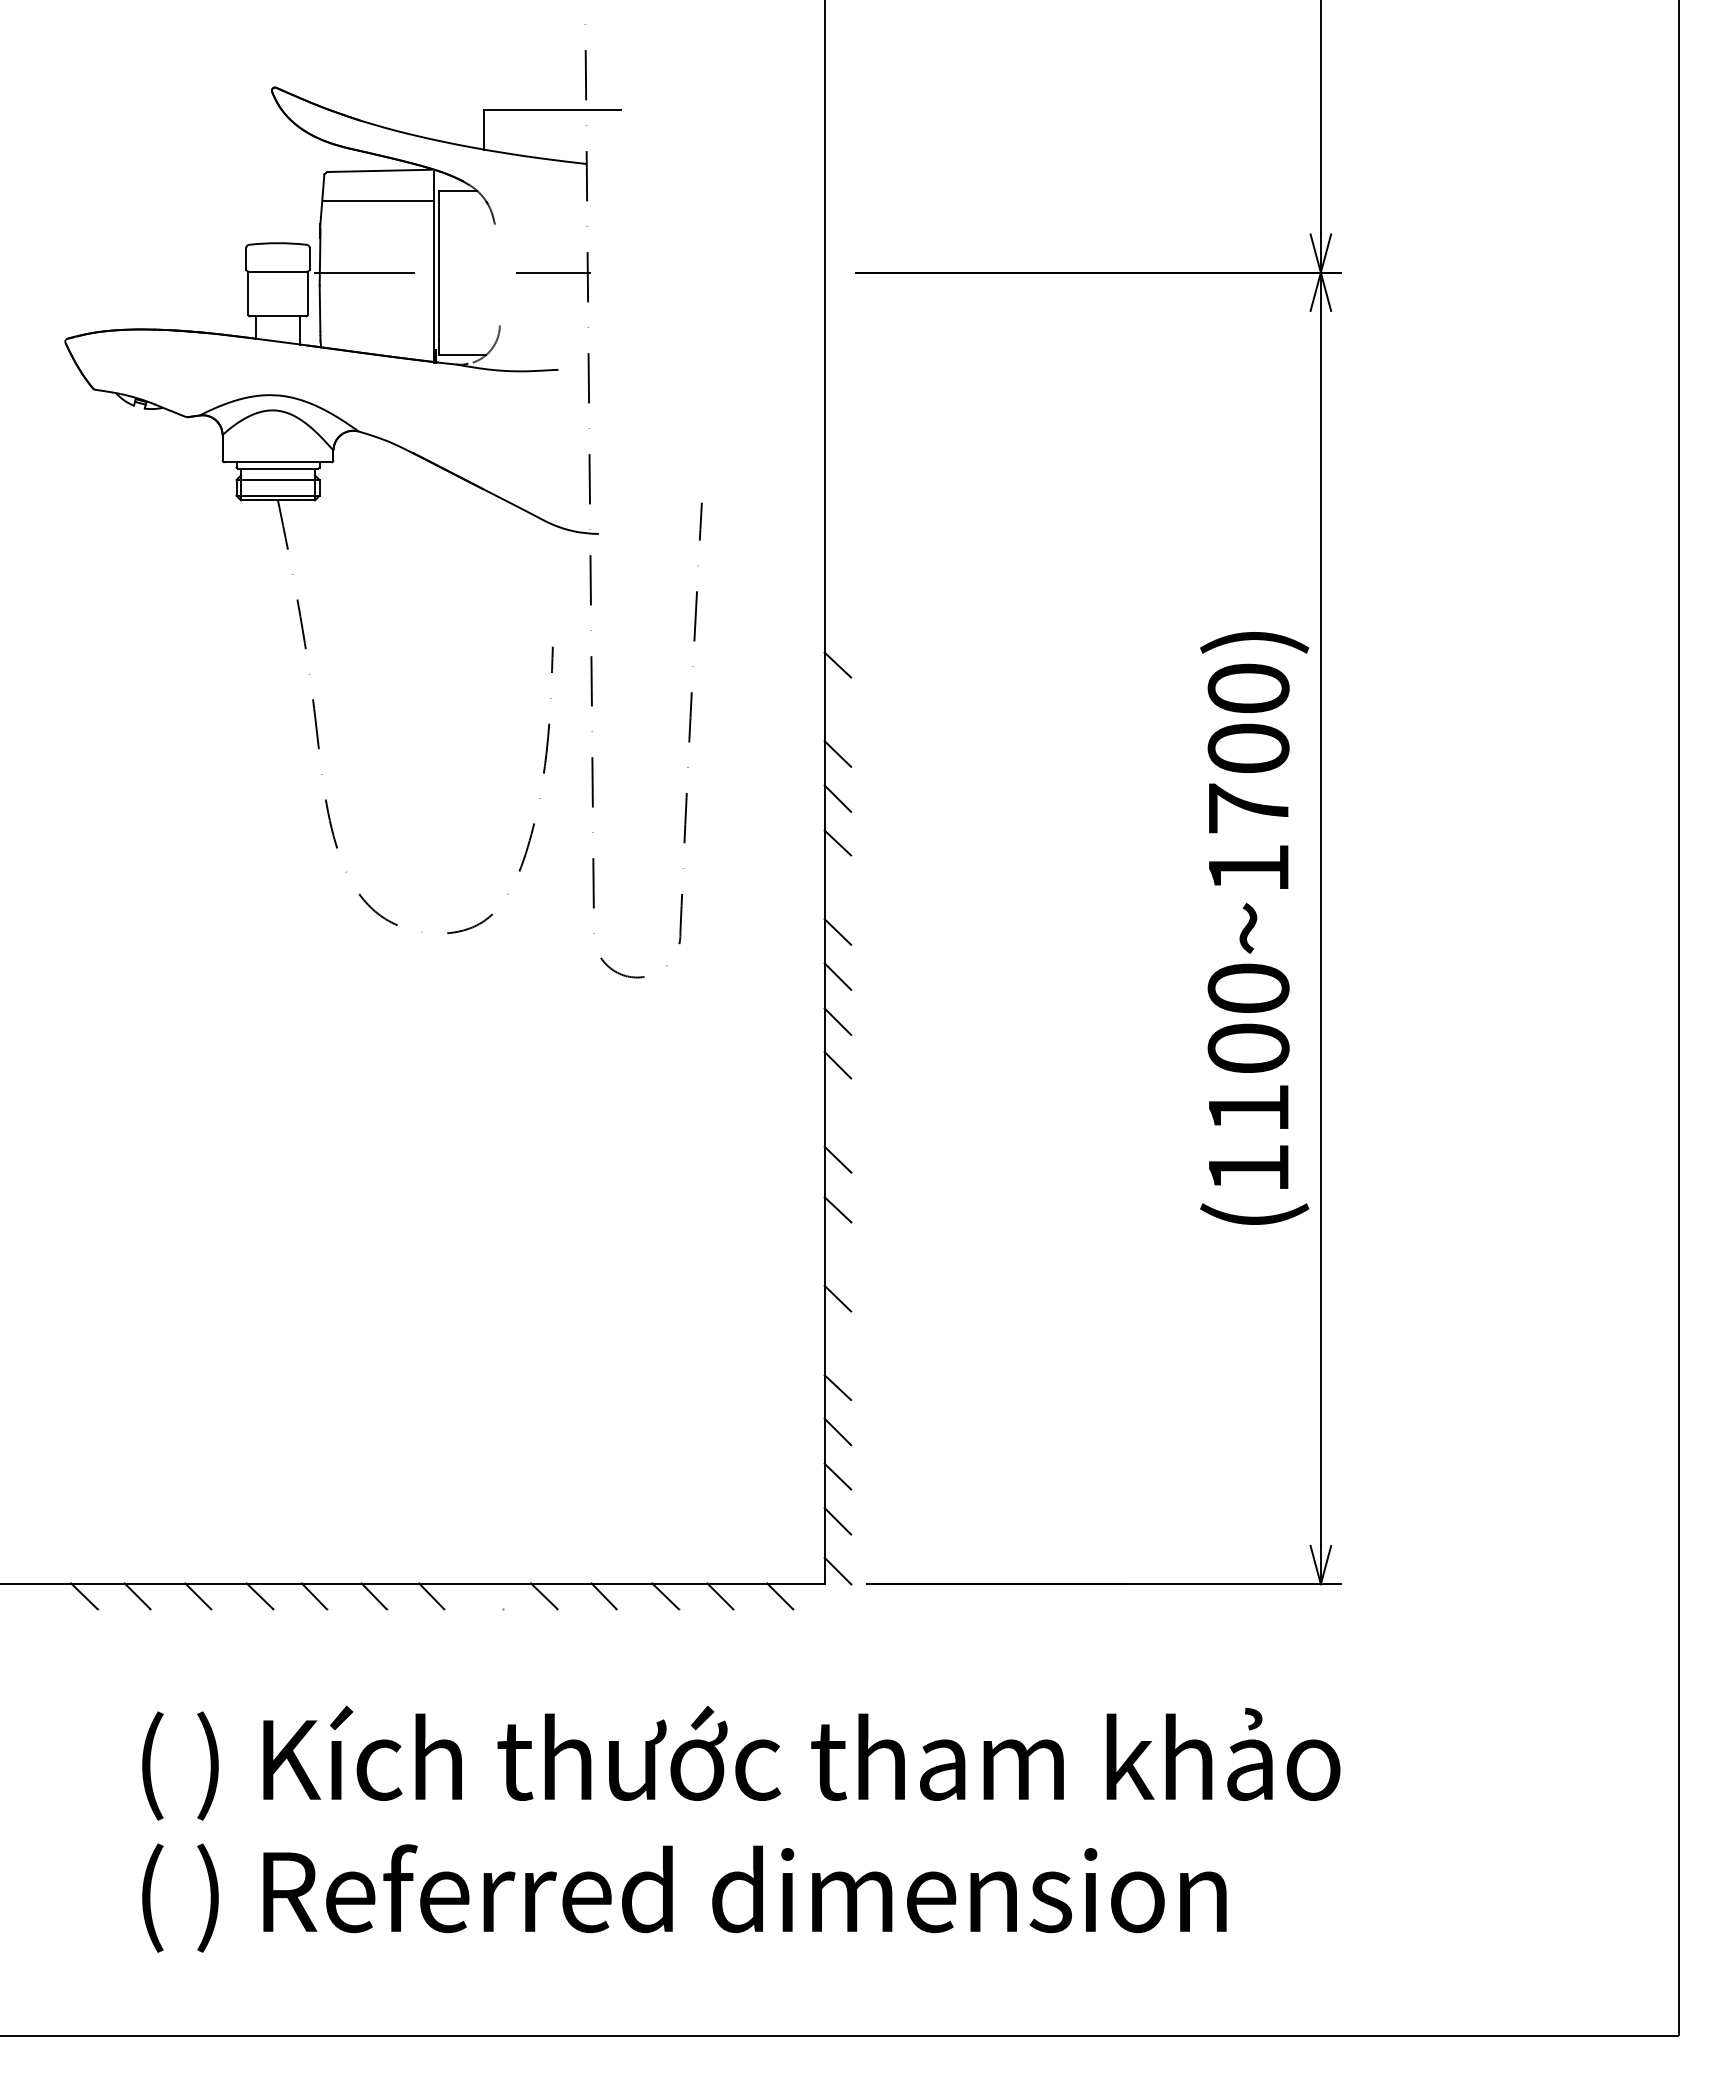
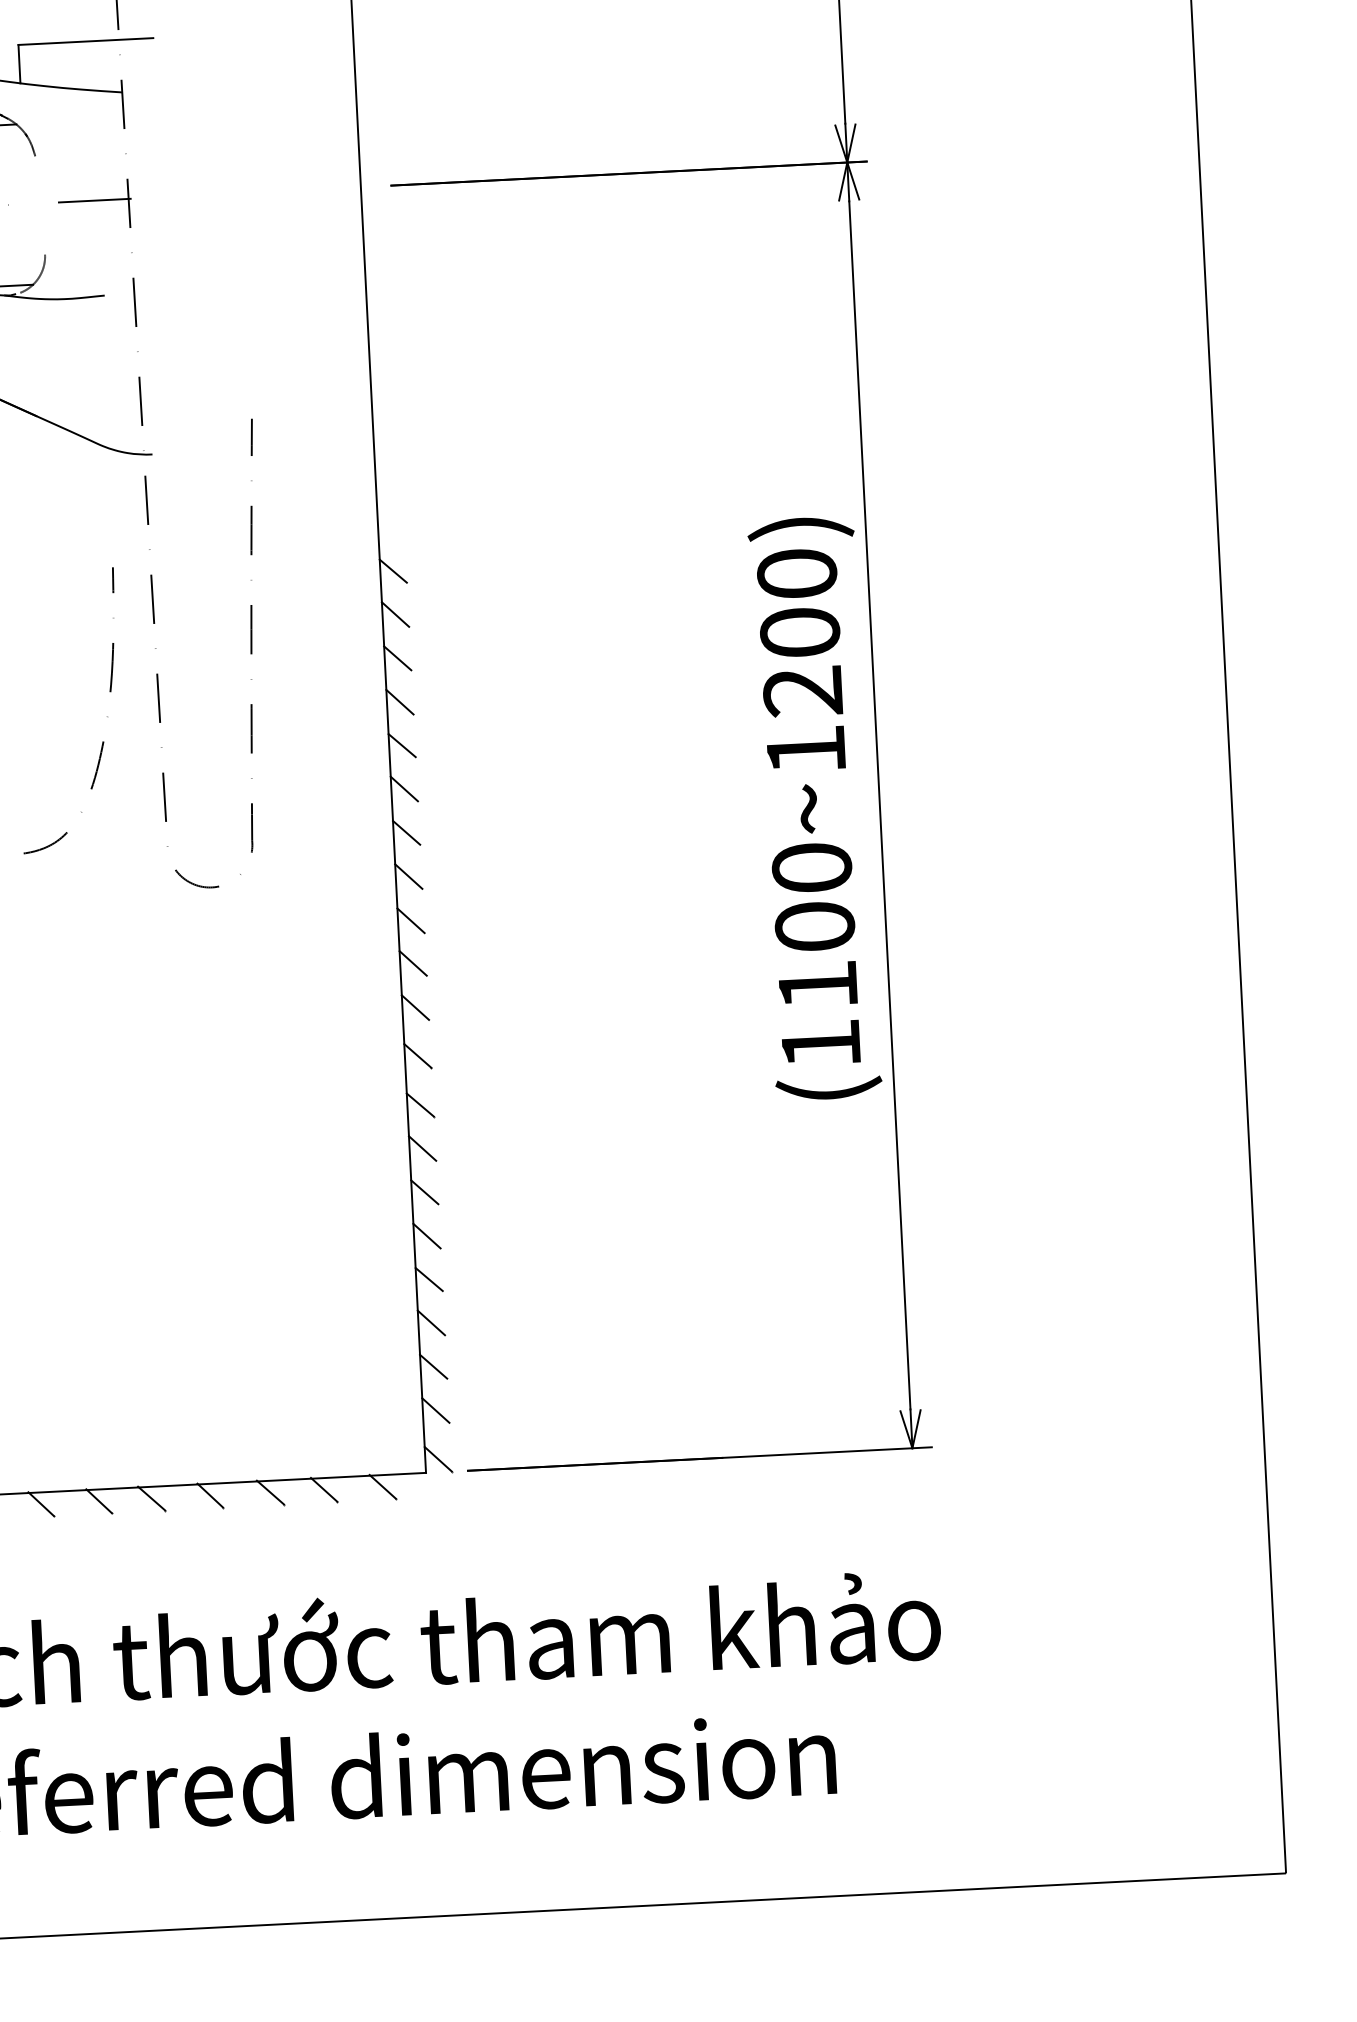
line: (837, 709) -> (395, 614), added
text: (1247, 808) -> (801, 691), (1100~1700) -> (1100~1200)
line: (837, 887) -> (403, 789), added
line: (837, 1110) -> (415, 1007), added
line: (837, 1253) -> (422, 1148), added
line: (837, 1343) -> (426, 1236), added
line: (490, 1596) -> (98, 1501), added

